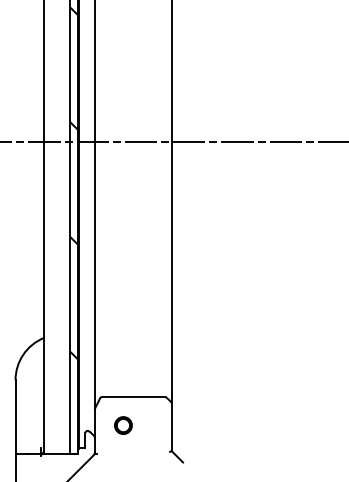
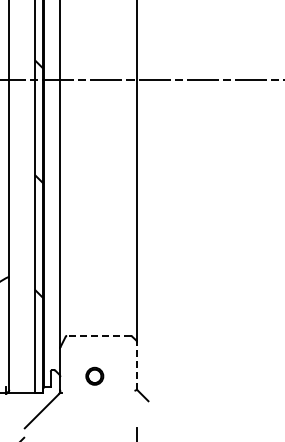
line: (133, 397) -> (98, 336), solid -> dashed
circle: (123, 425) -> (94, 376), moved
line: (171, 427) -> (136, 366), solid -> dashed

